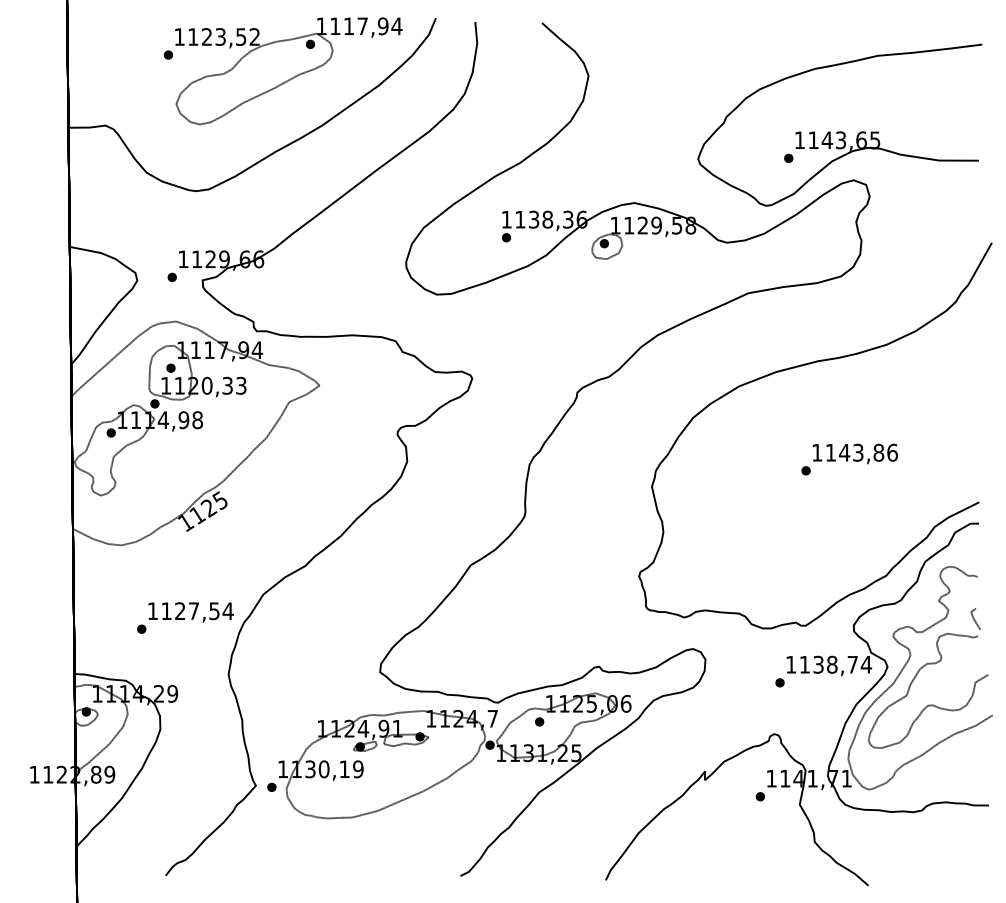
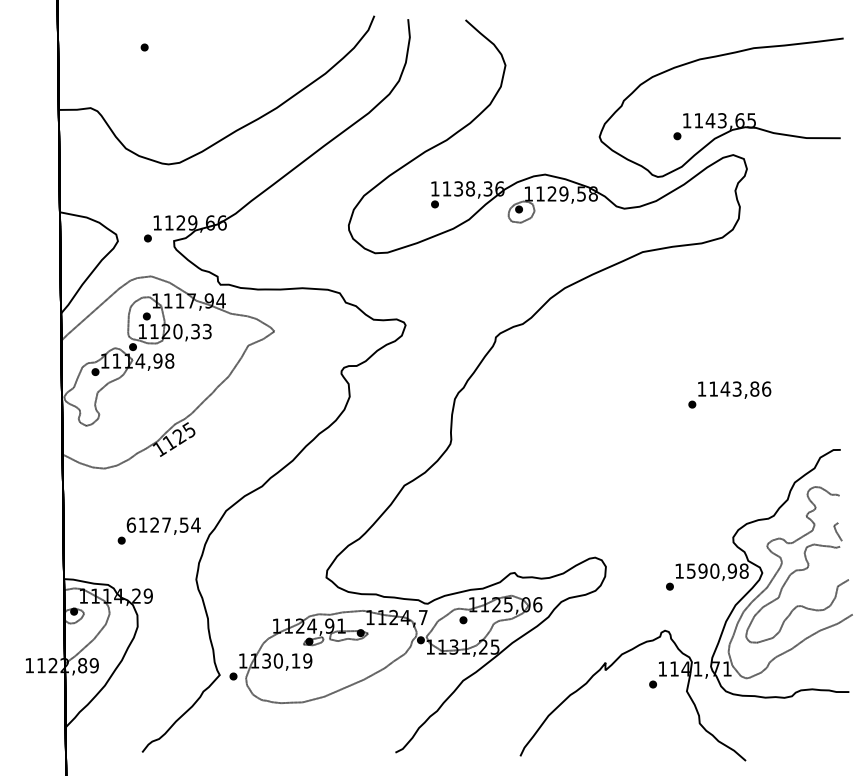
part: (288, 71) -> (247, 61), removed
curve: (798, 367) -> (685, 315), removed
text: (152, 611) -> (130, 525), 1127,54 -> 6127,54
text: (835, 664) -> (717, 570), 1138,74 -> 1590,98

